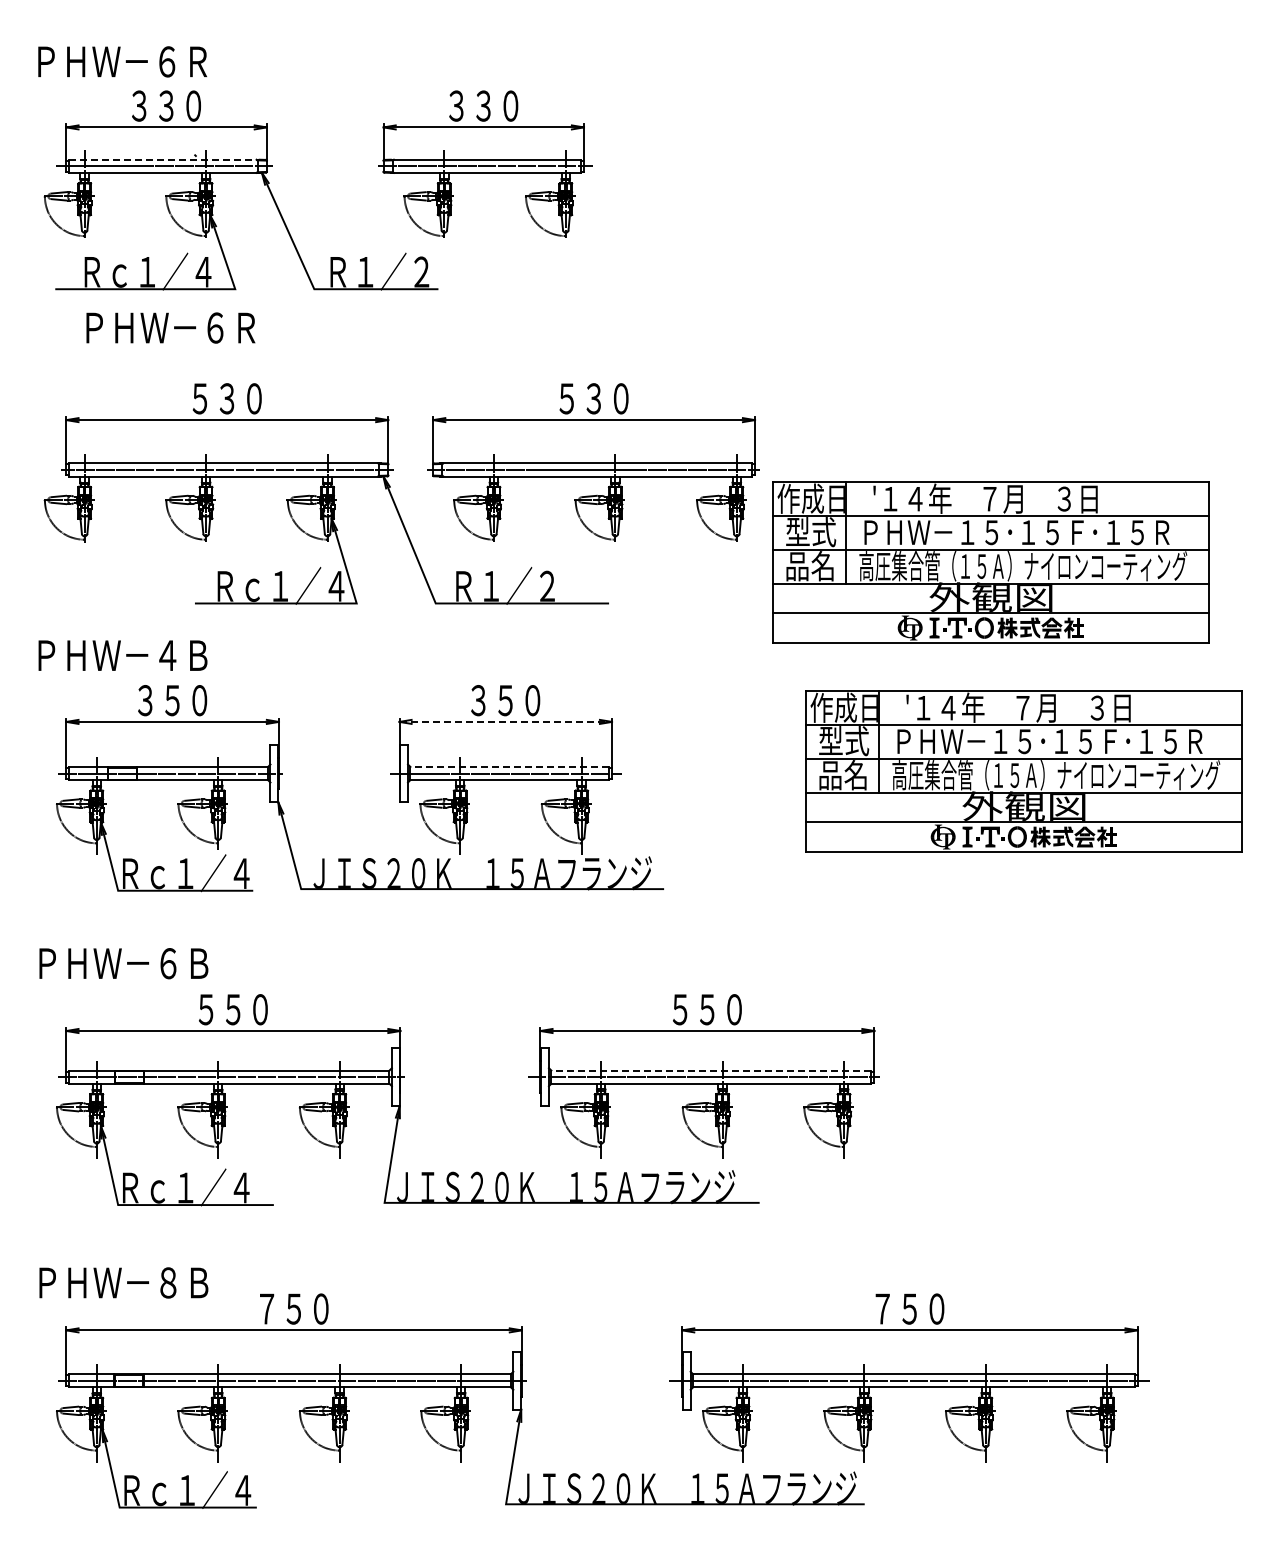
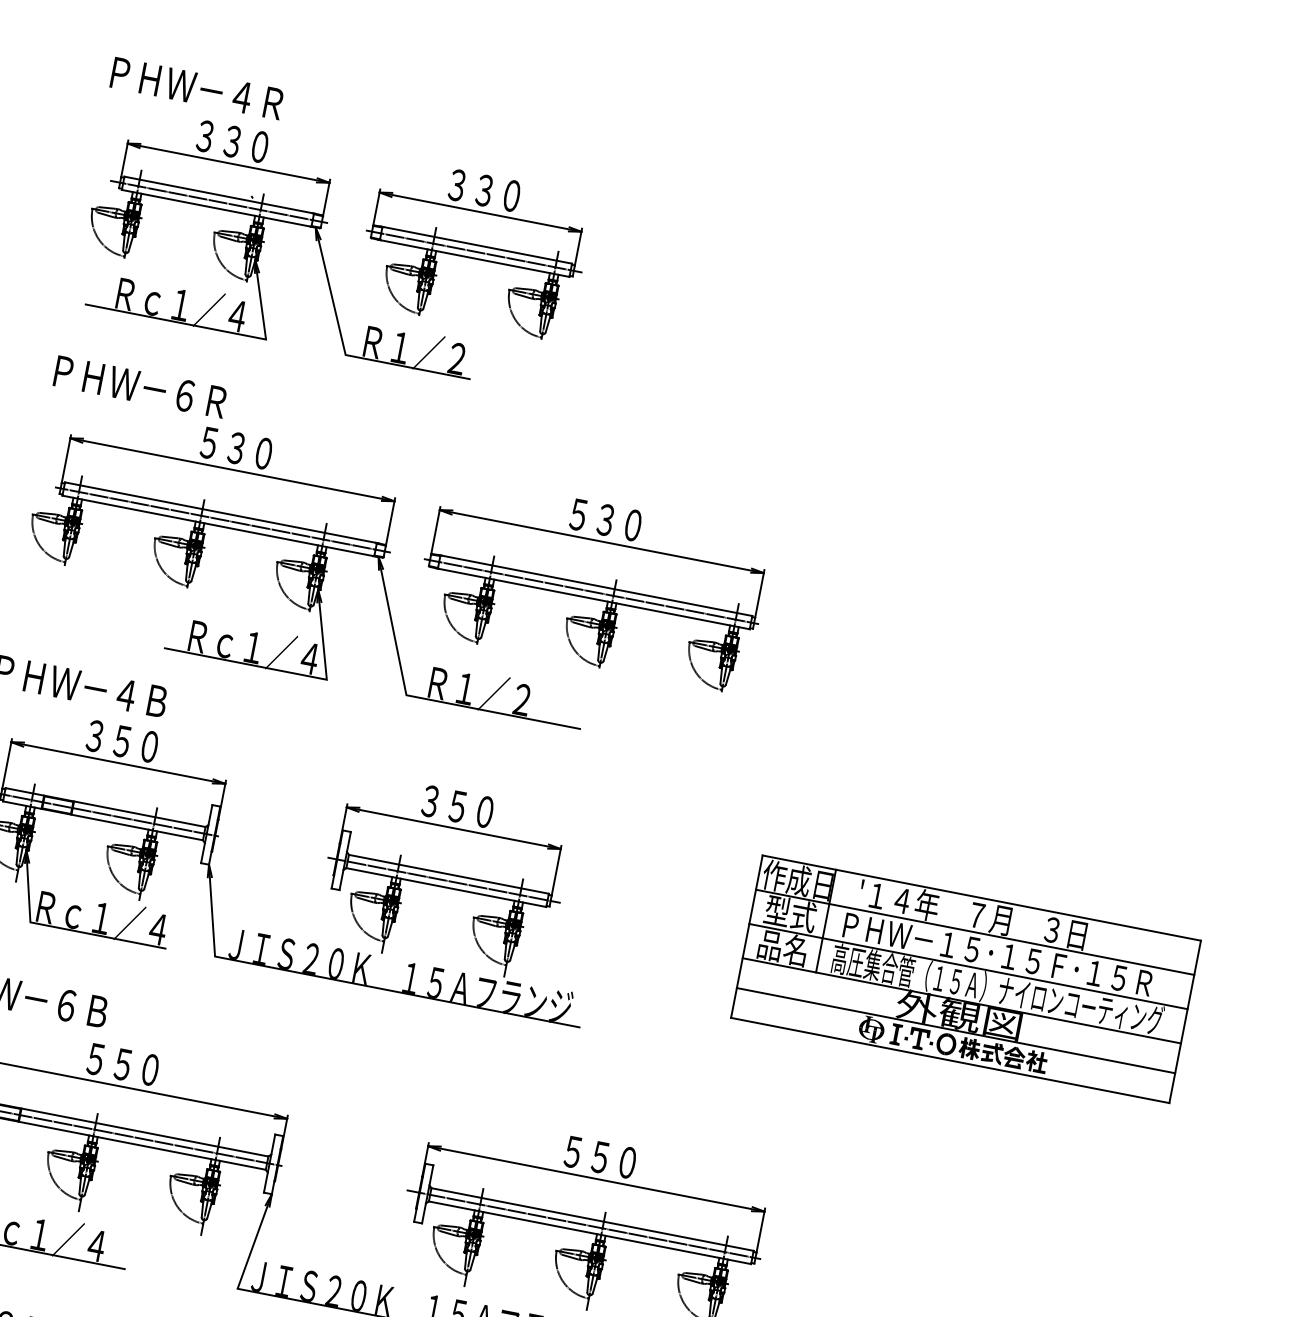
text: (166, 61) -> (241, 96), ＰＨＷ－６Ｒ -> ＰＨＷ－４Ｒ
line: (165, 159) -> (221, 195), dashed -> solid
part: (485, 163) -> (475, 248), moved
text: (170, 327) -> (140, 386), moved
part: (990, 562) -> (973, 762), removed
line: (506, 721) -> (454, 827), dashed -> solid
line: (509, 766) -> (448, 873), dashed -> solid
line: (710, 1070) -> (591, 1219), dashed -> solid

